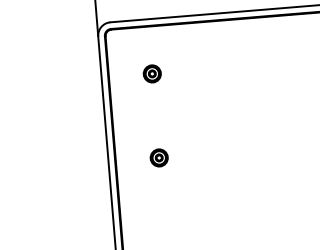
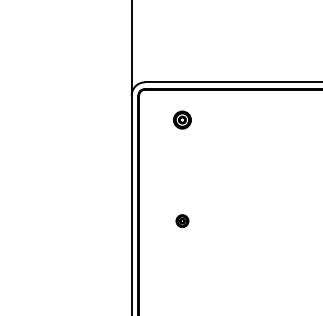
part: (152, 73) -> (182, 119), moved
part: (159, 157) -> (182, 220), size x0.7

